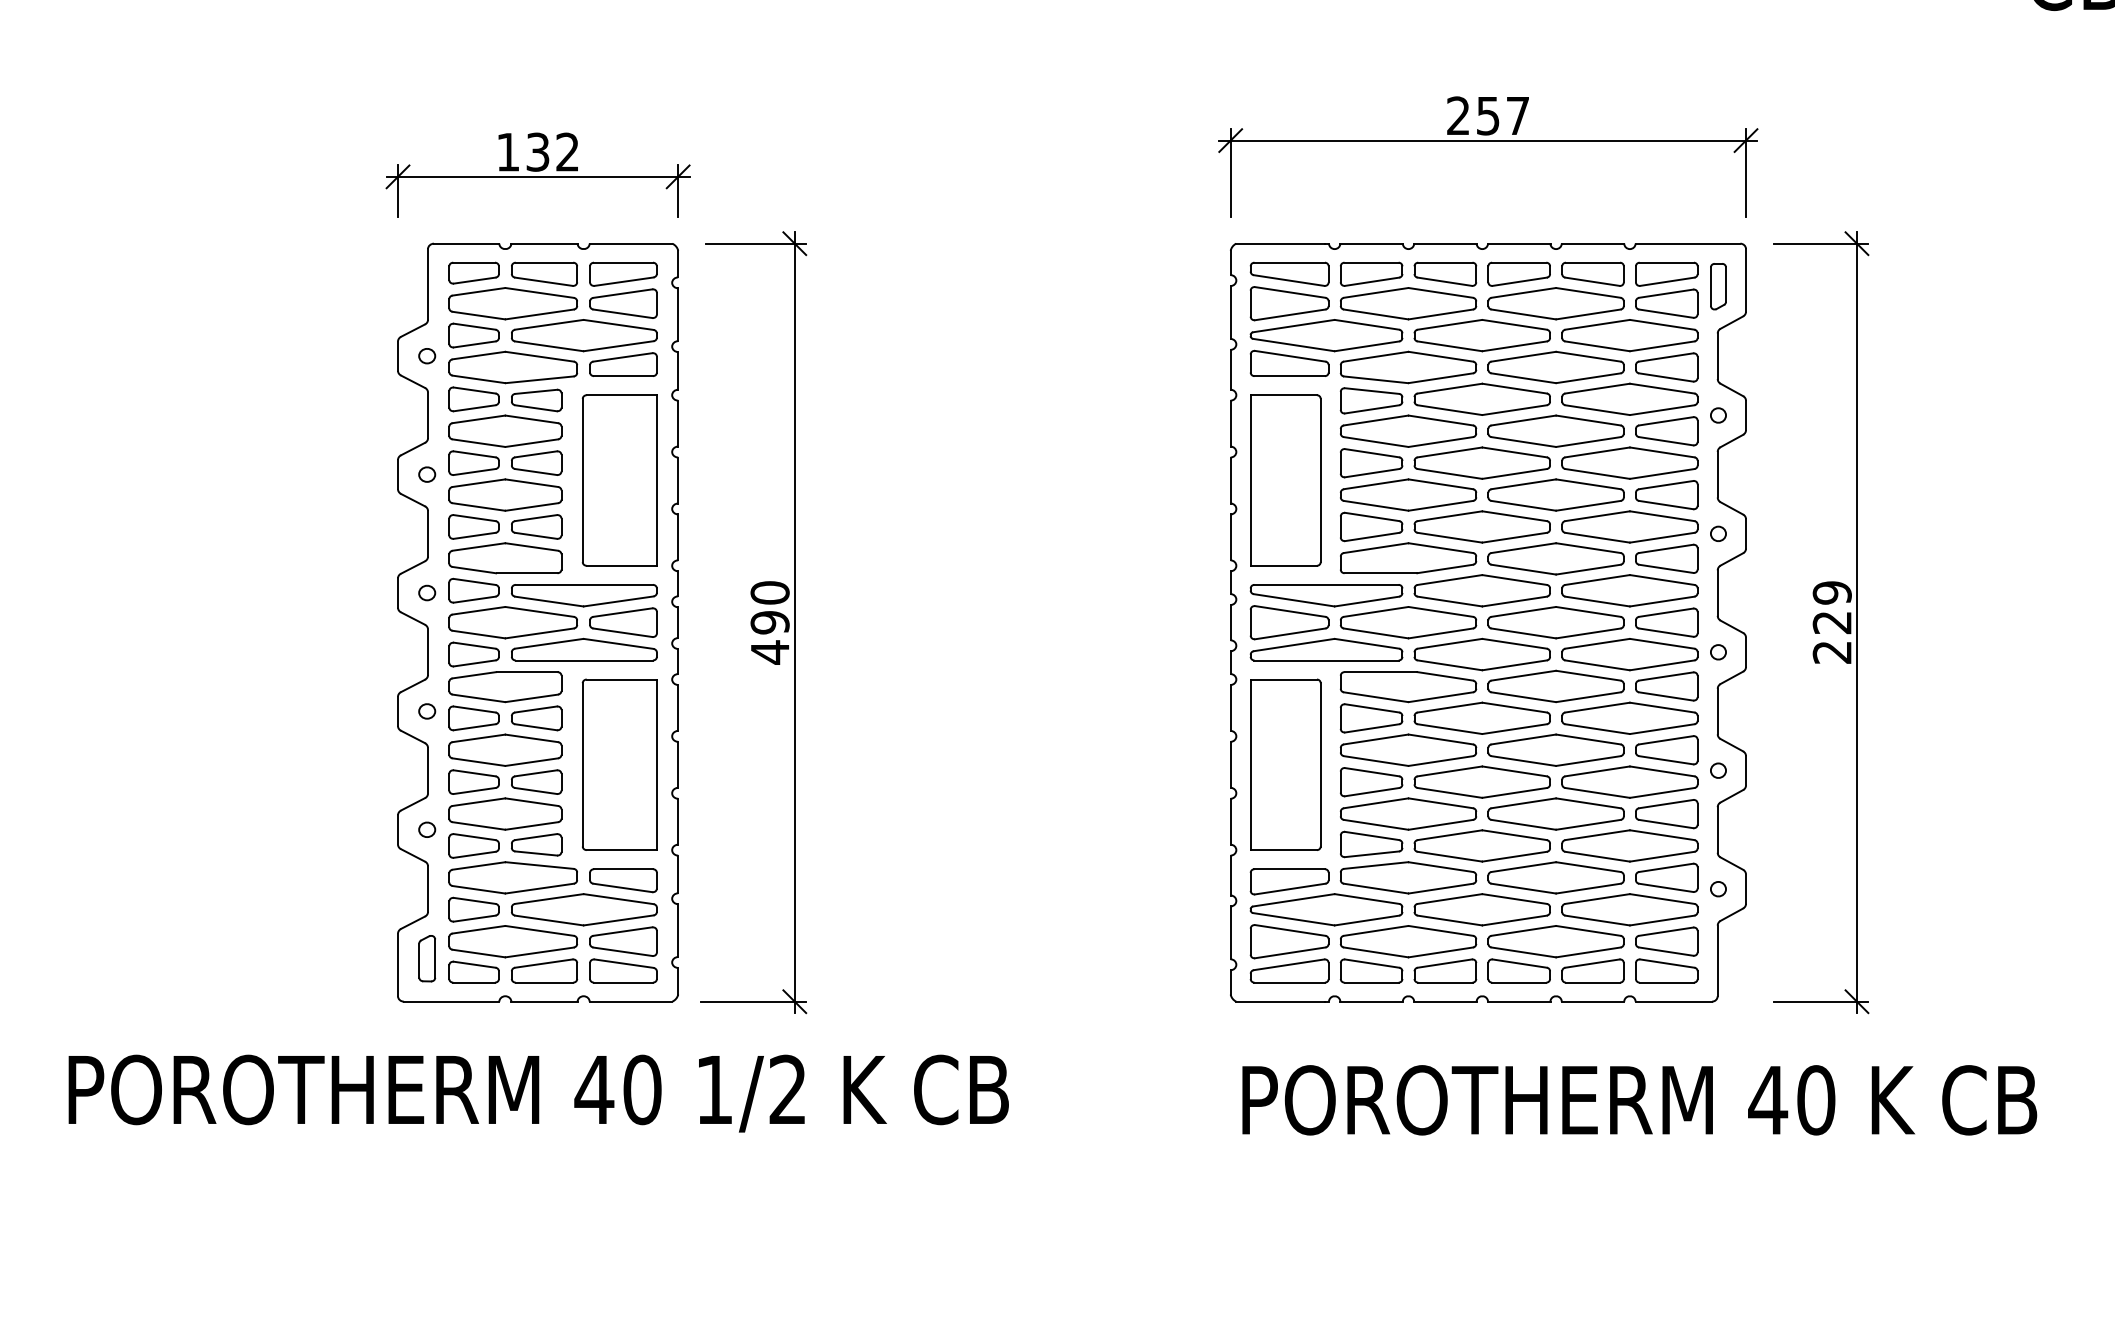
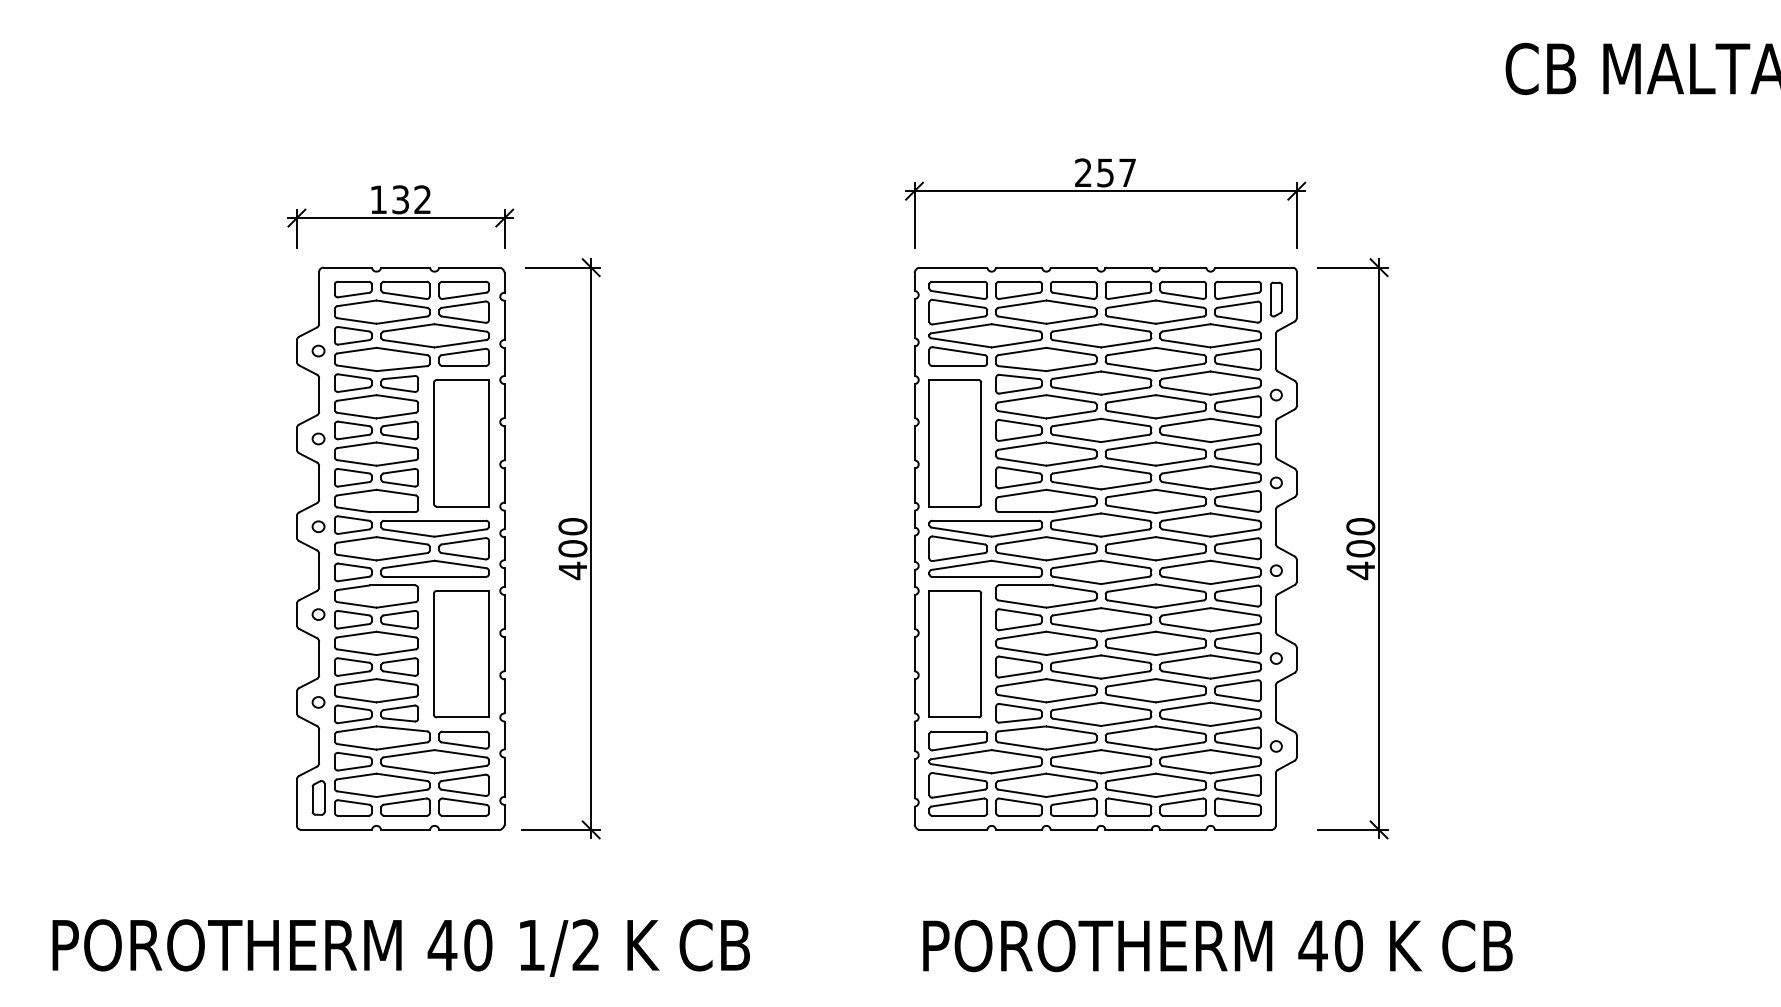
text: (769, 622) -> (572, 548), 490 -> 400
text: (1831, 623) -> (1360, 549), 229 -> 400
text: (537, 1092) -> (400, 947), moved
text: (1639, 1100) -> (1217, 946), moved

